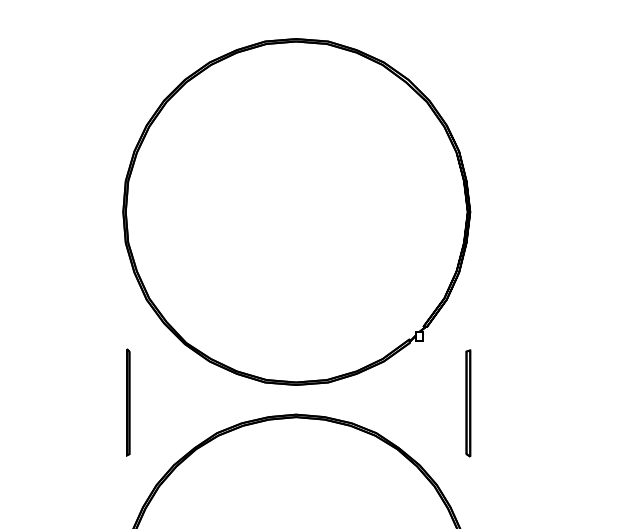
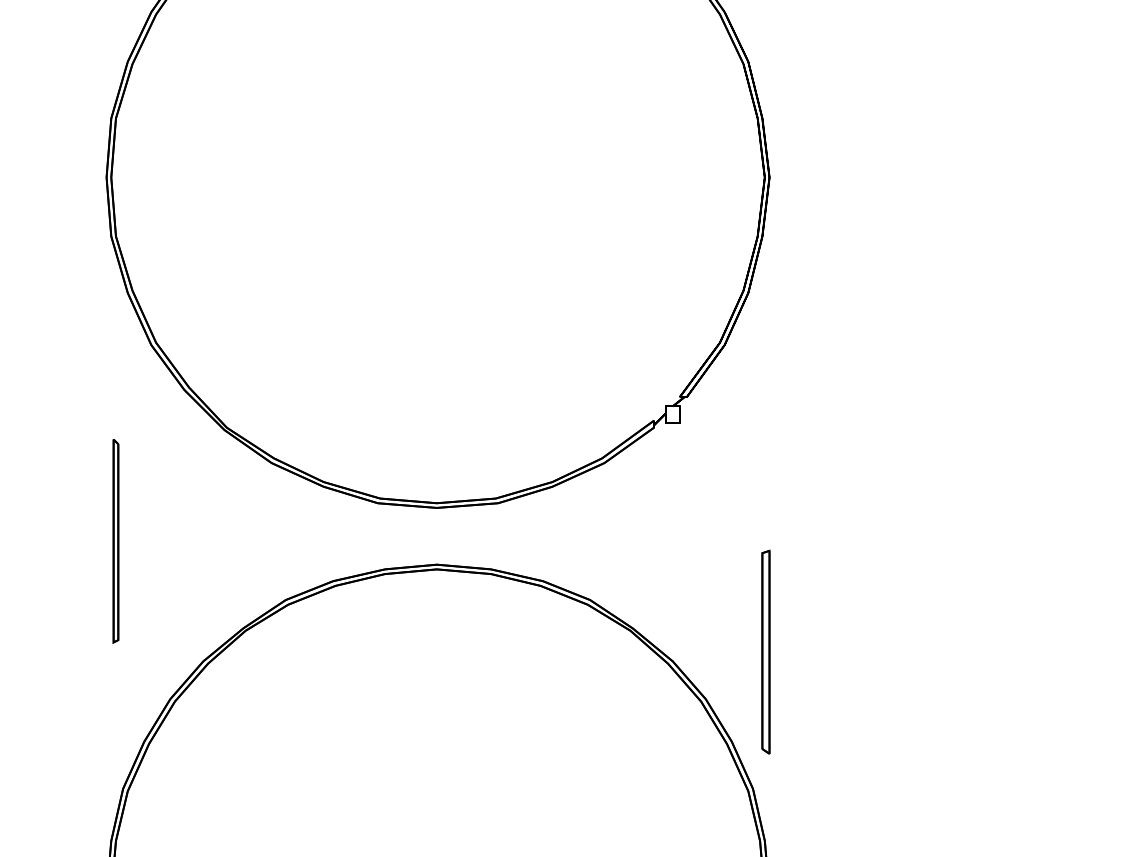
part: (468, 403) -> (766, 652), moved

